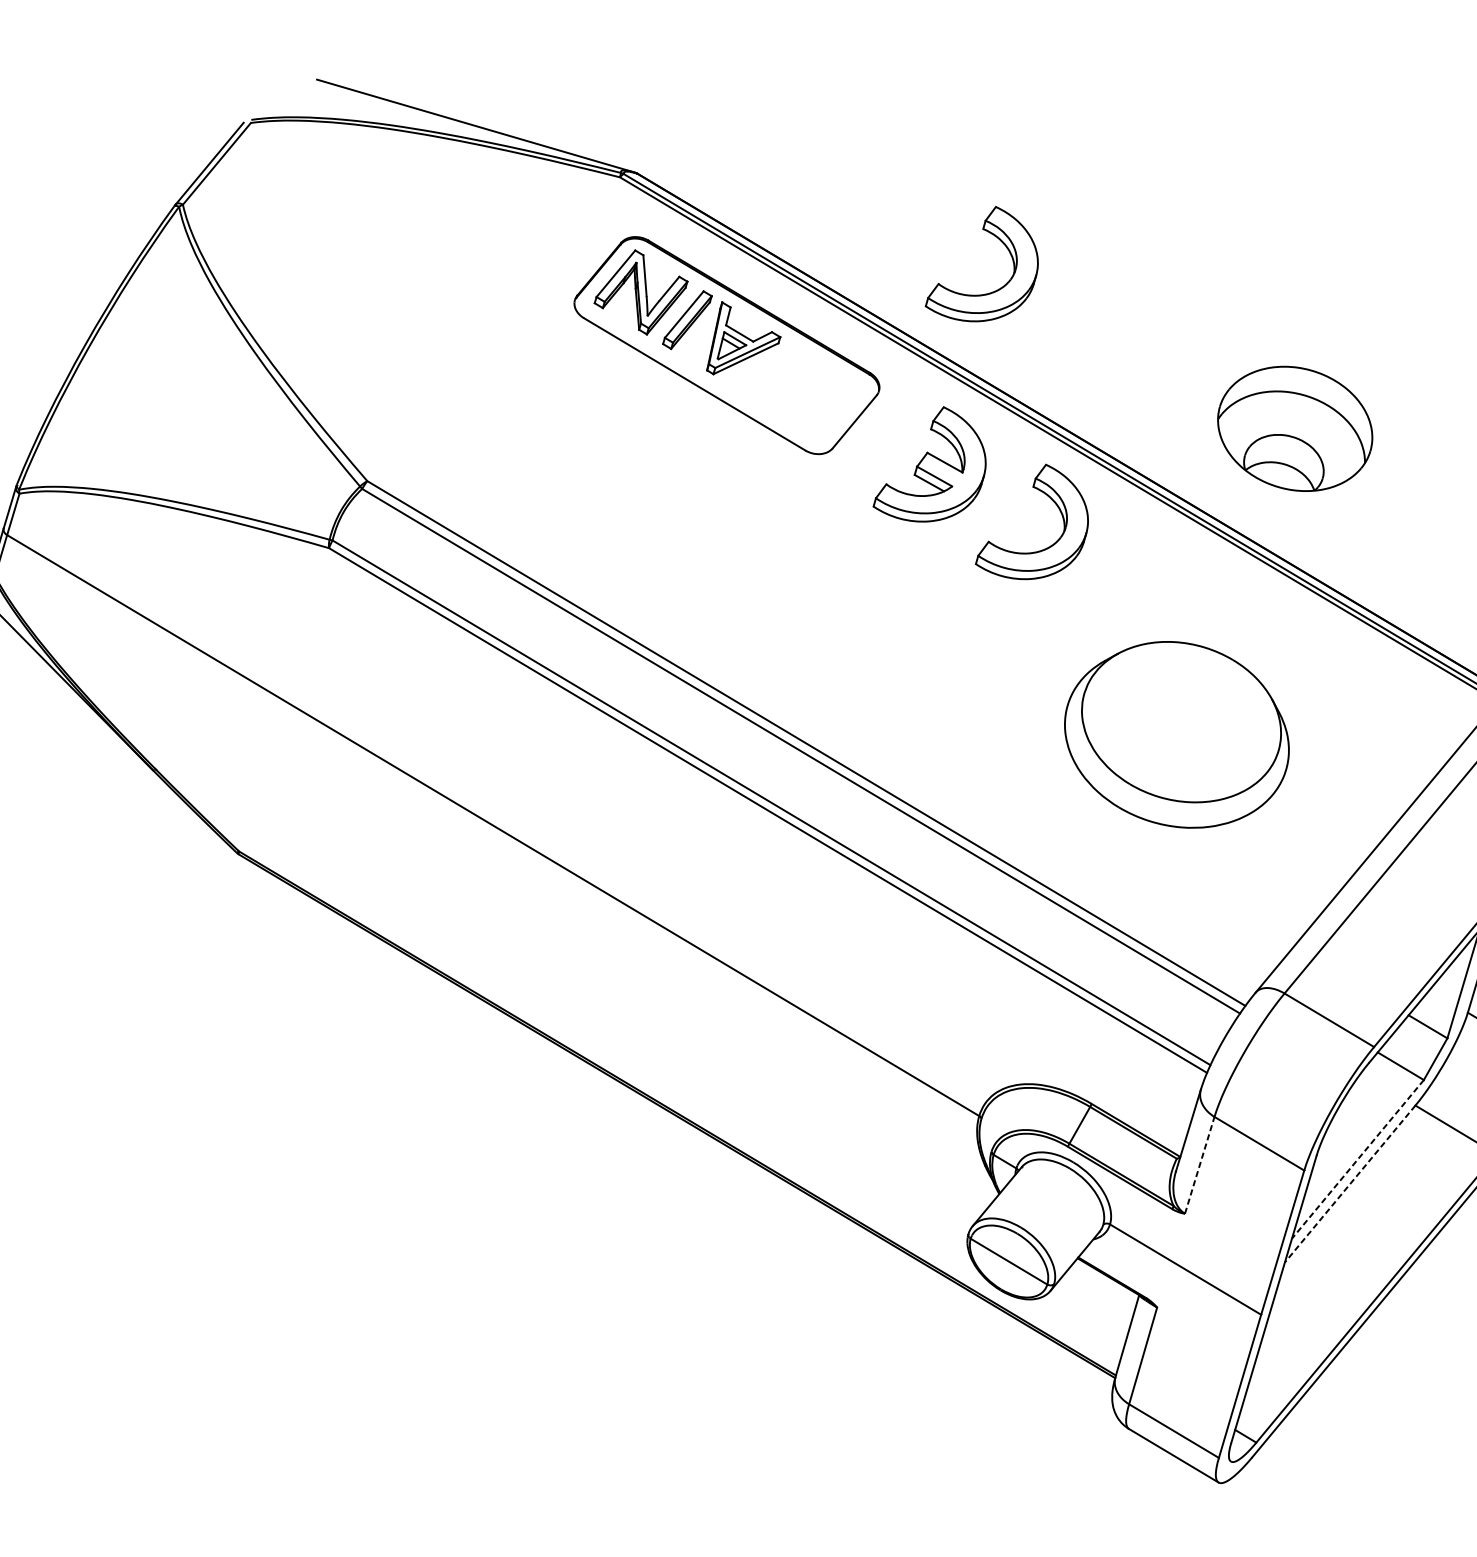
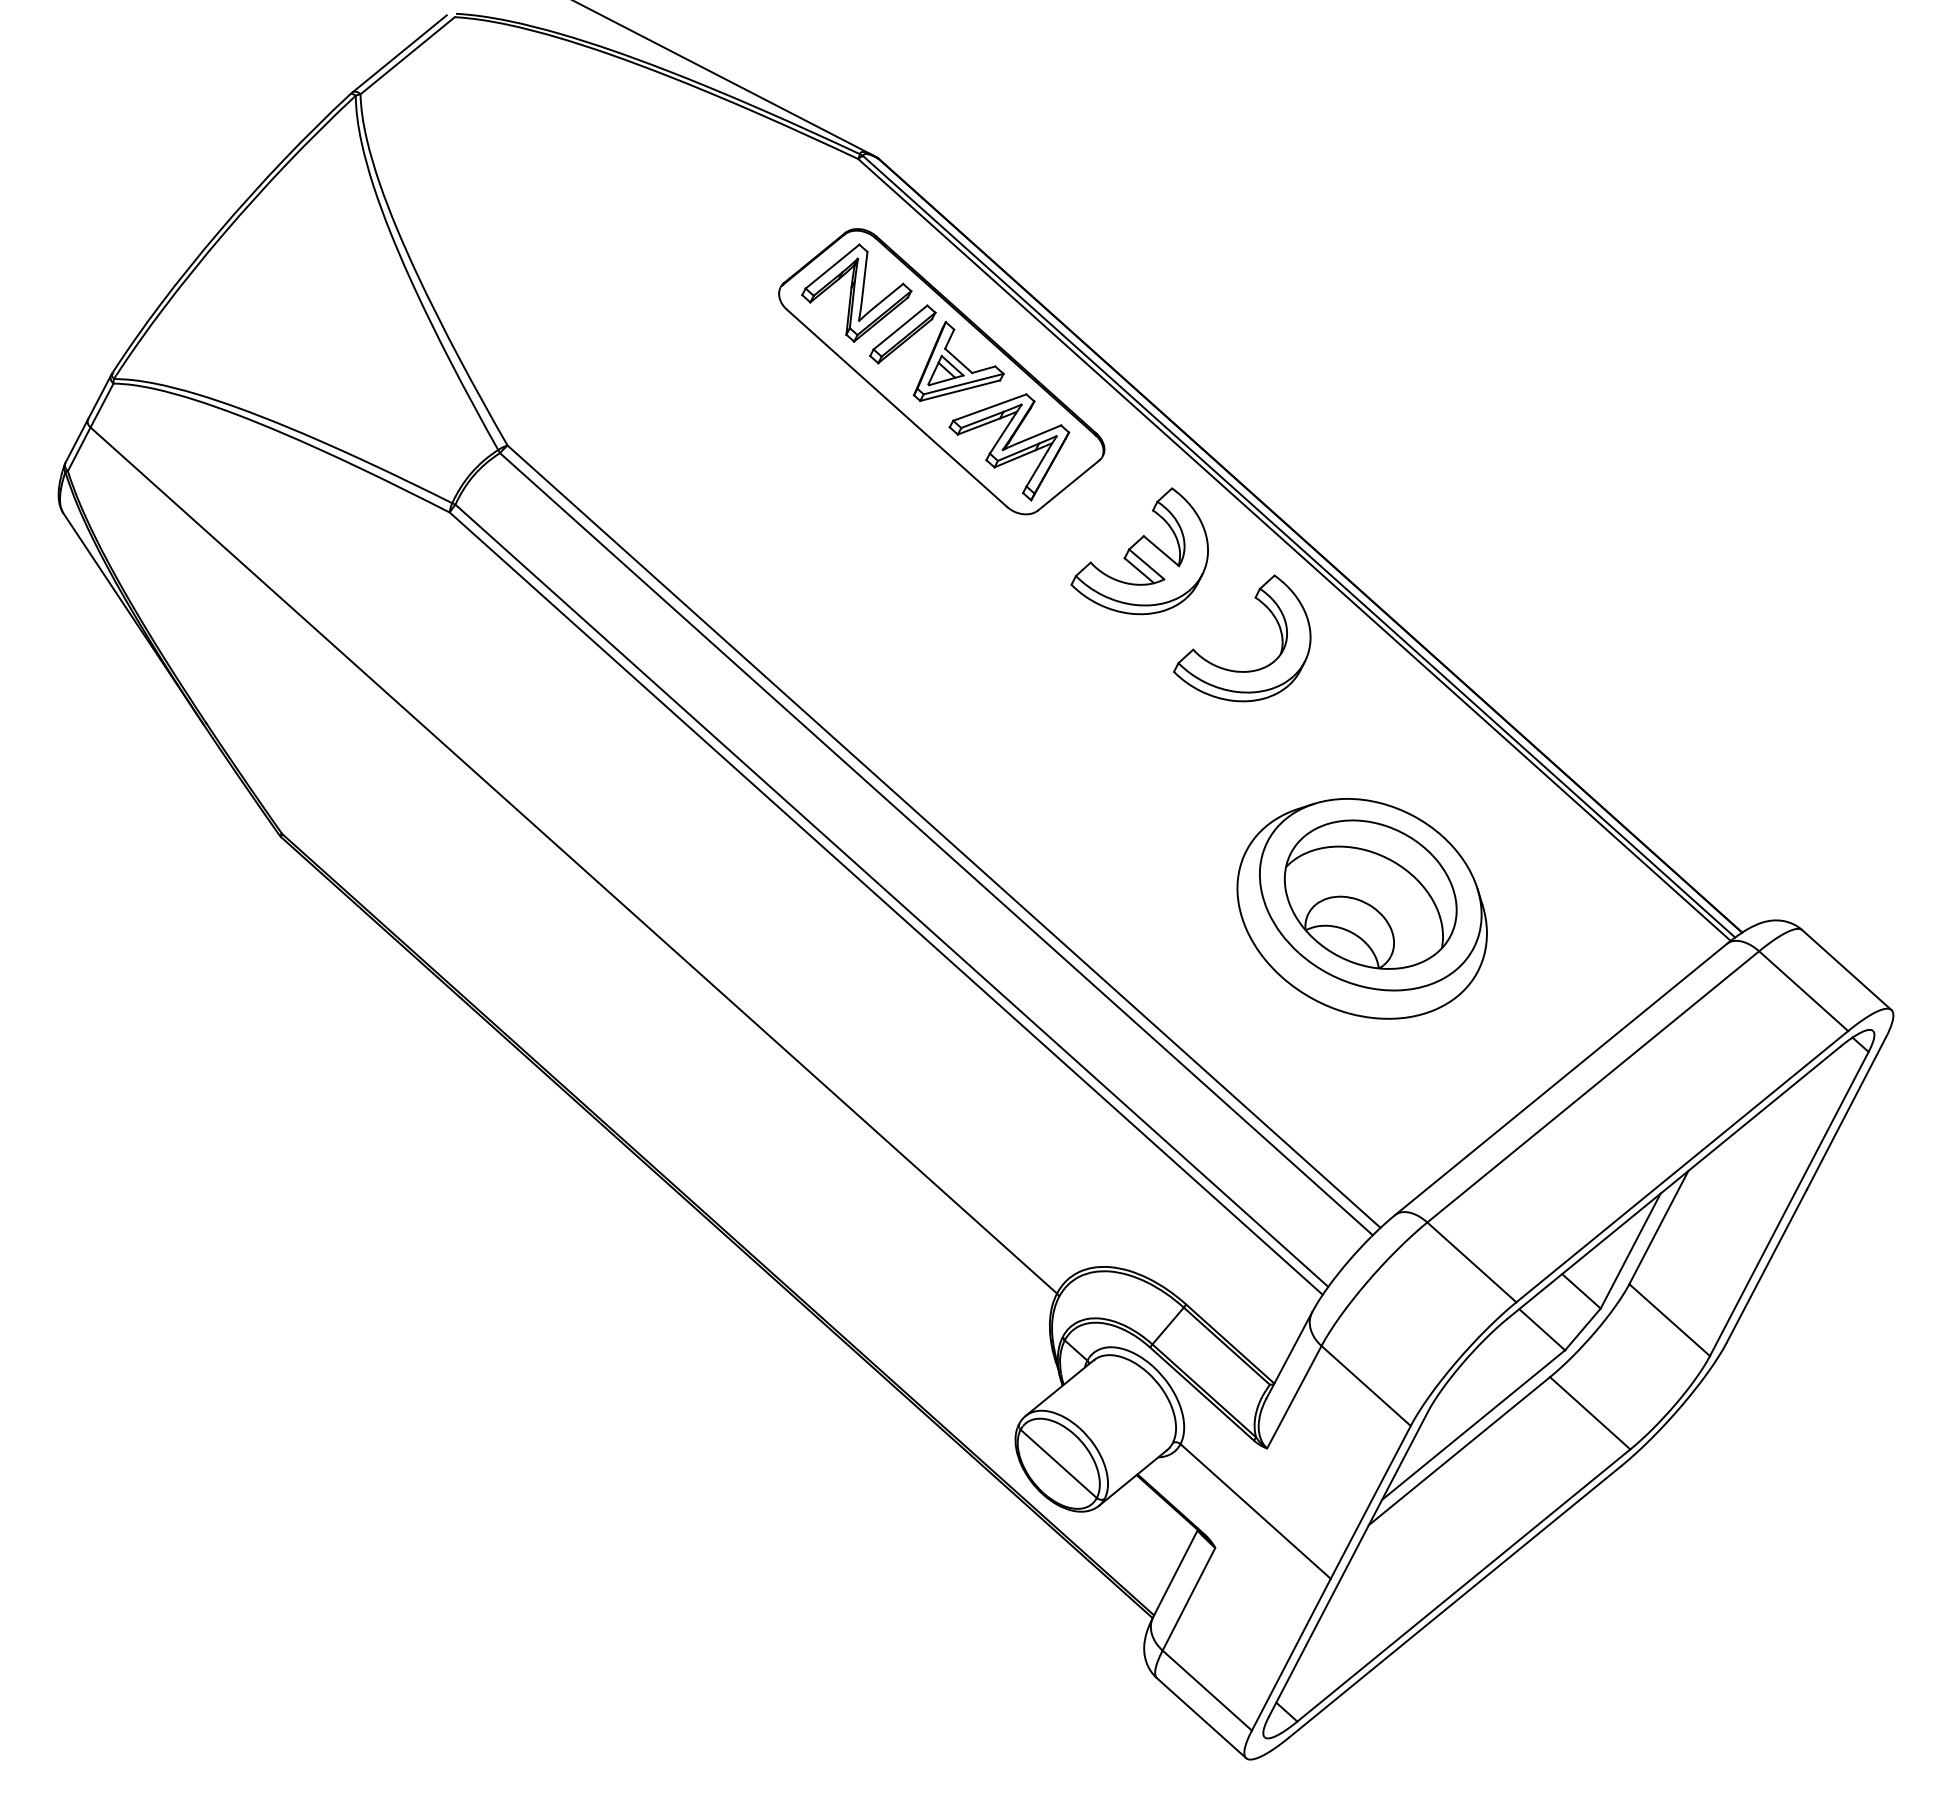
part: (981, 294) -> (1239, 369), removed
part: (797, 399) -> (1009, 447), added
part: (1294, 428) -> (1370, 894), moved
line: (1357, 1159) -> (1473, 1425), dashed -> solid
line: (1199, 1165) -> (1294, 1397), dashed -> solid
line: (1350, 1184) -> (1459, 1451), dashed -> solid

